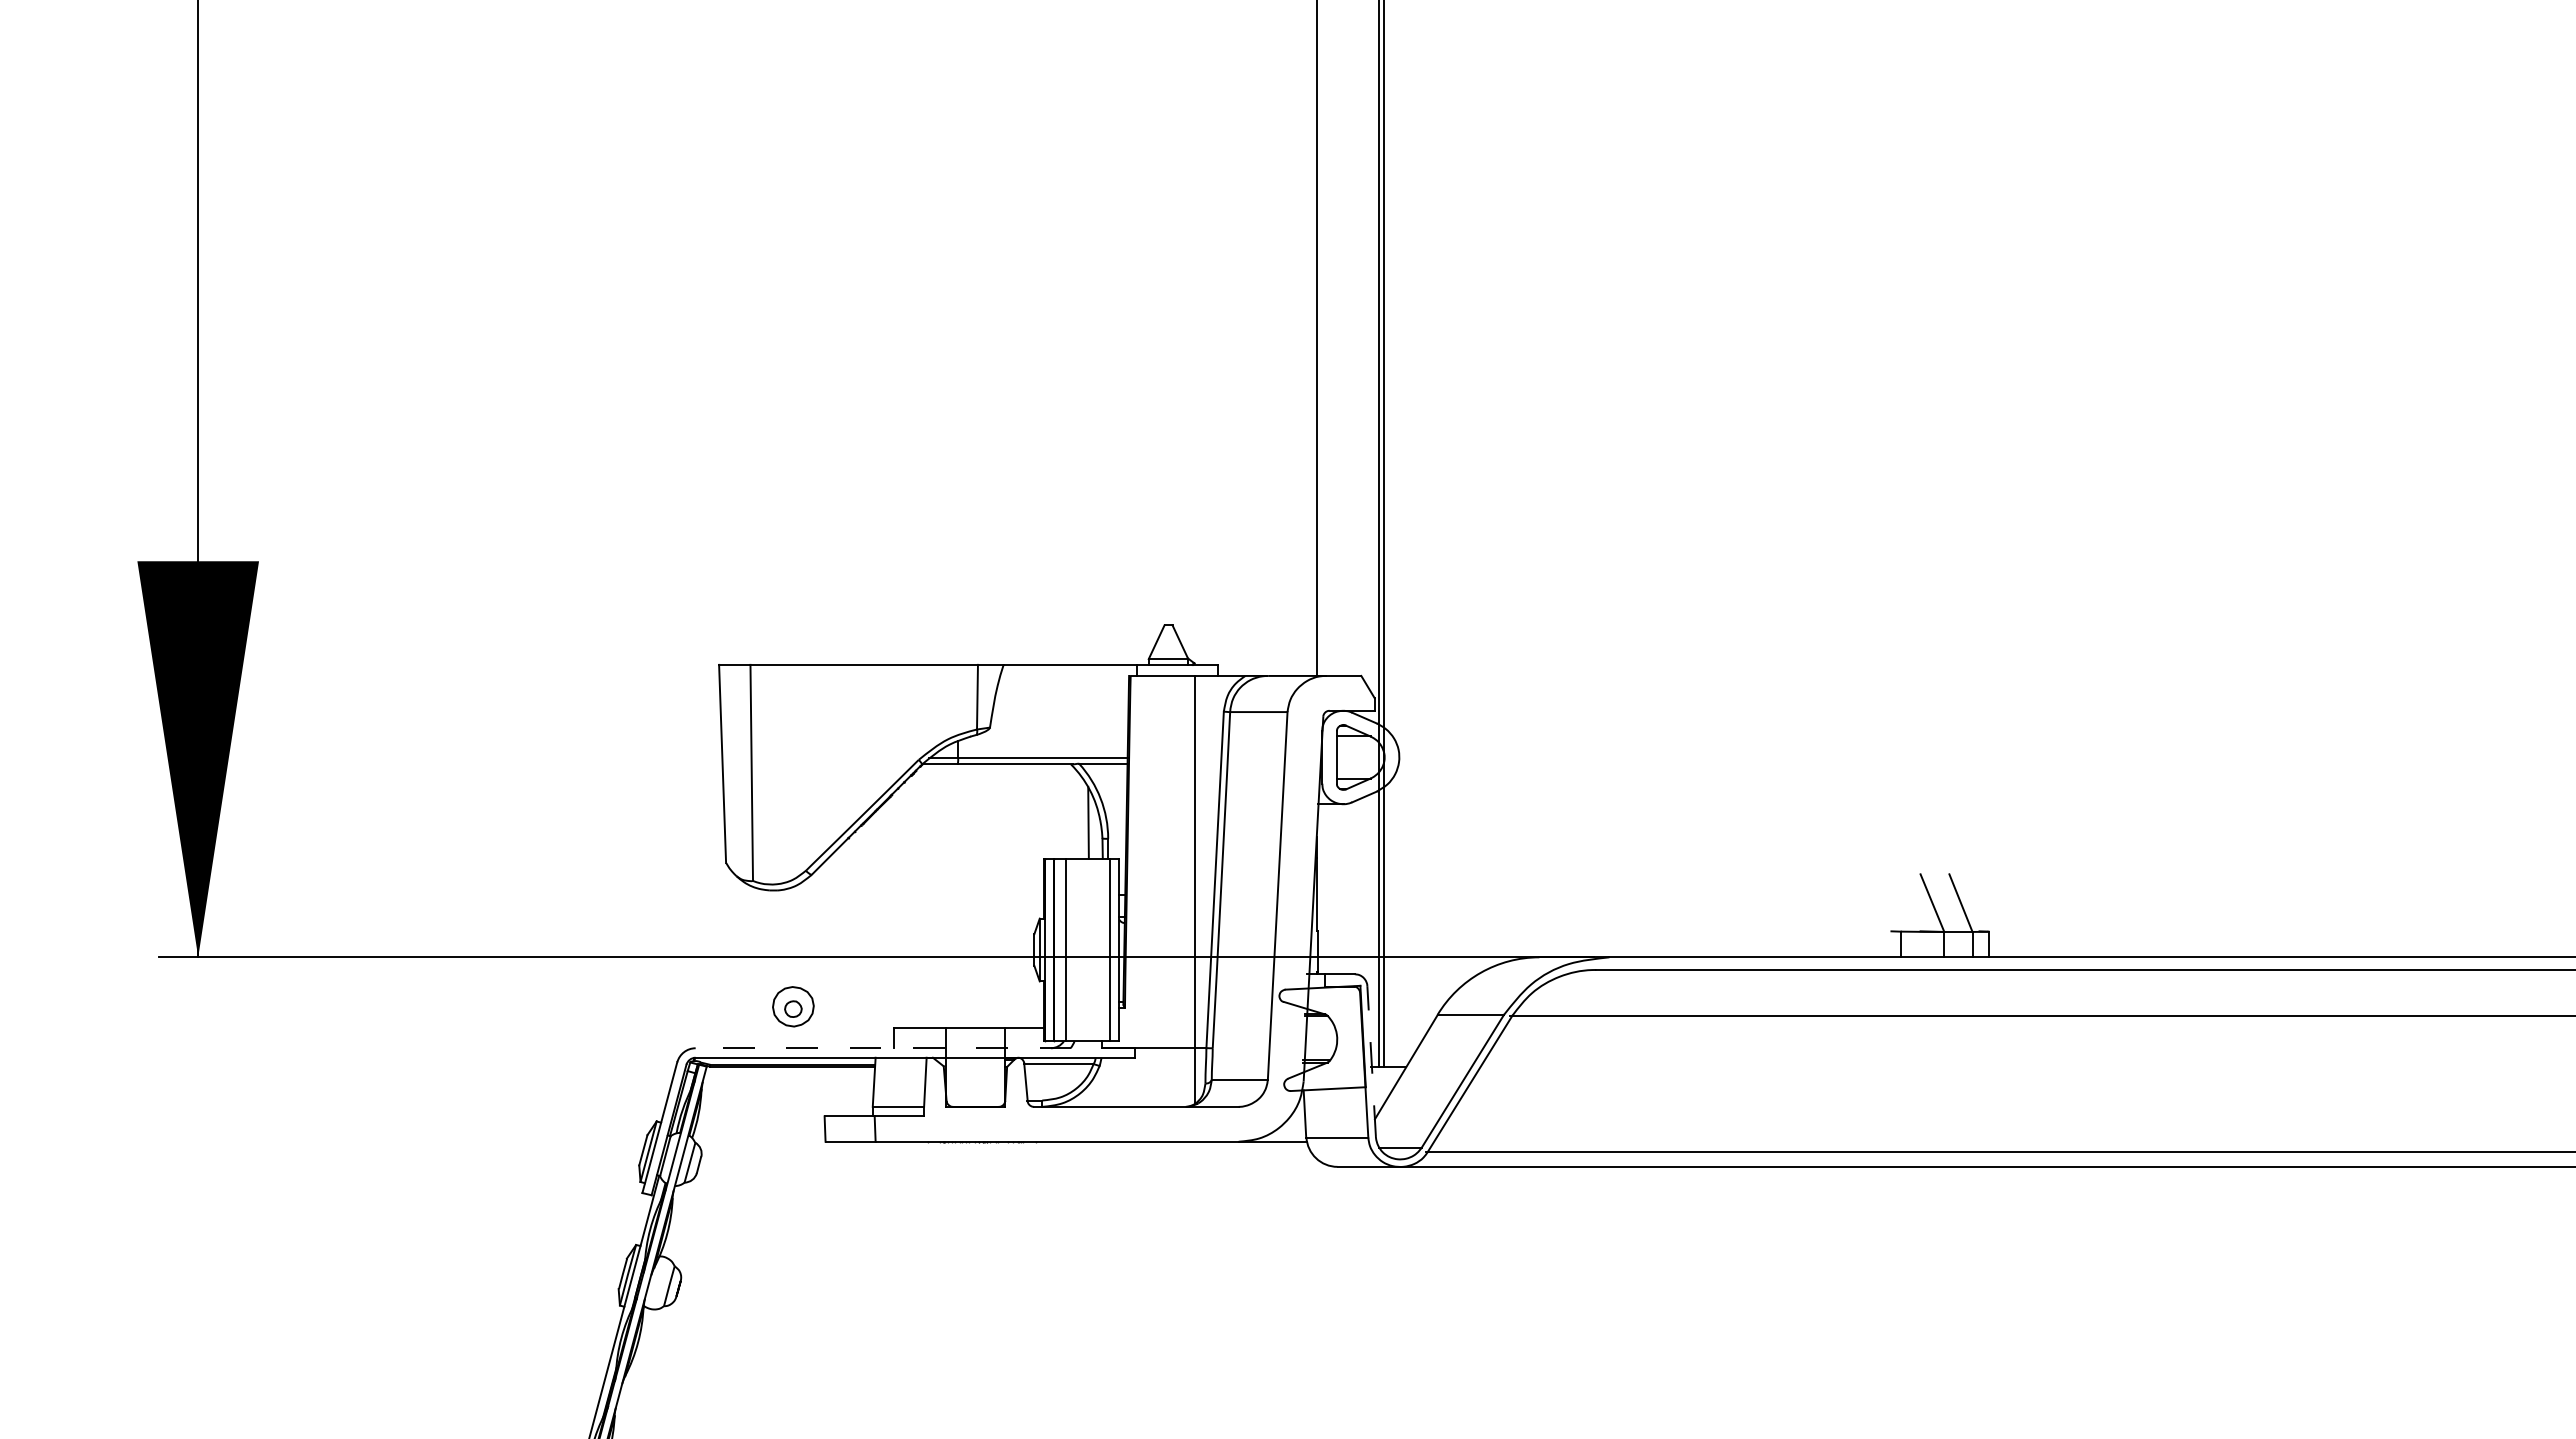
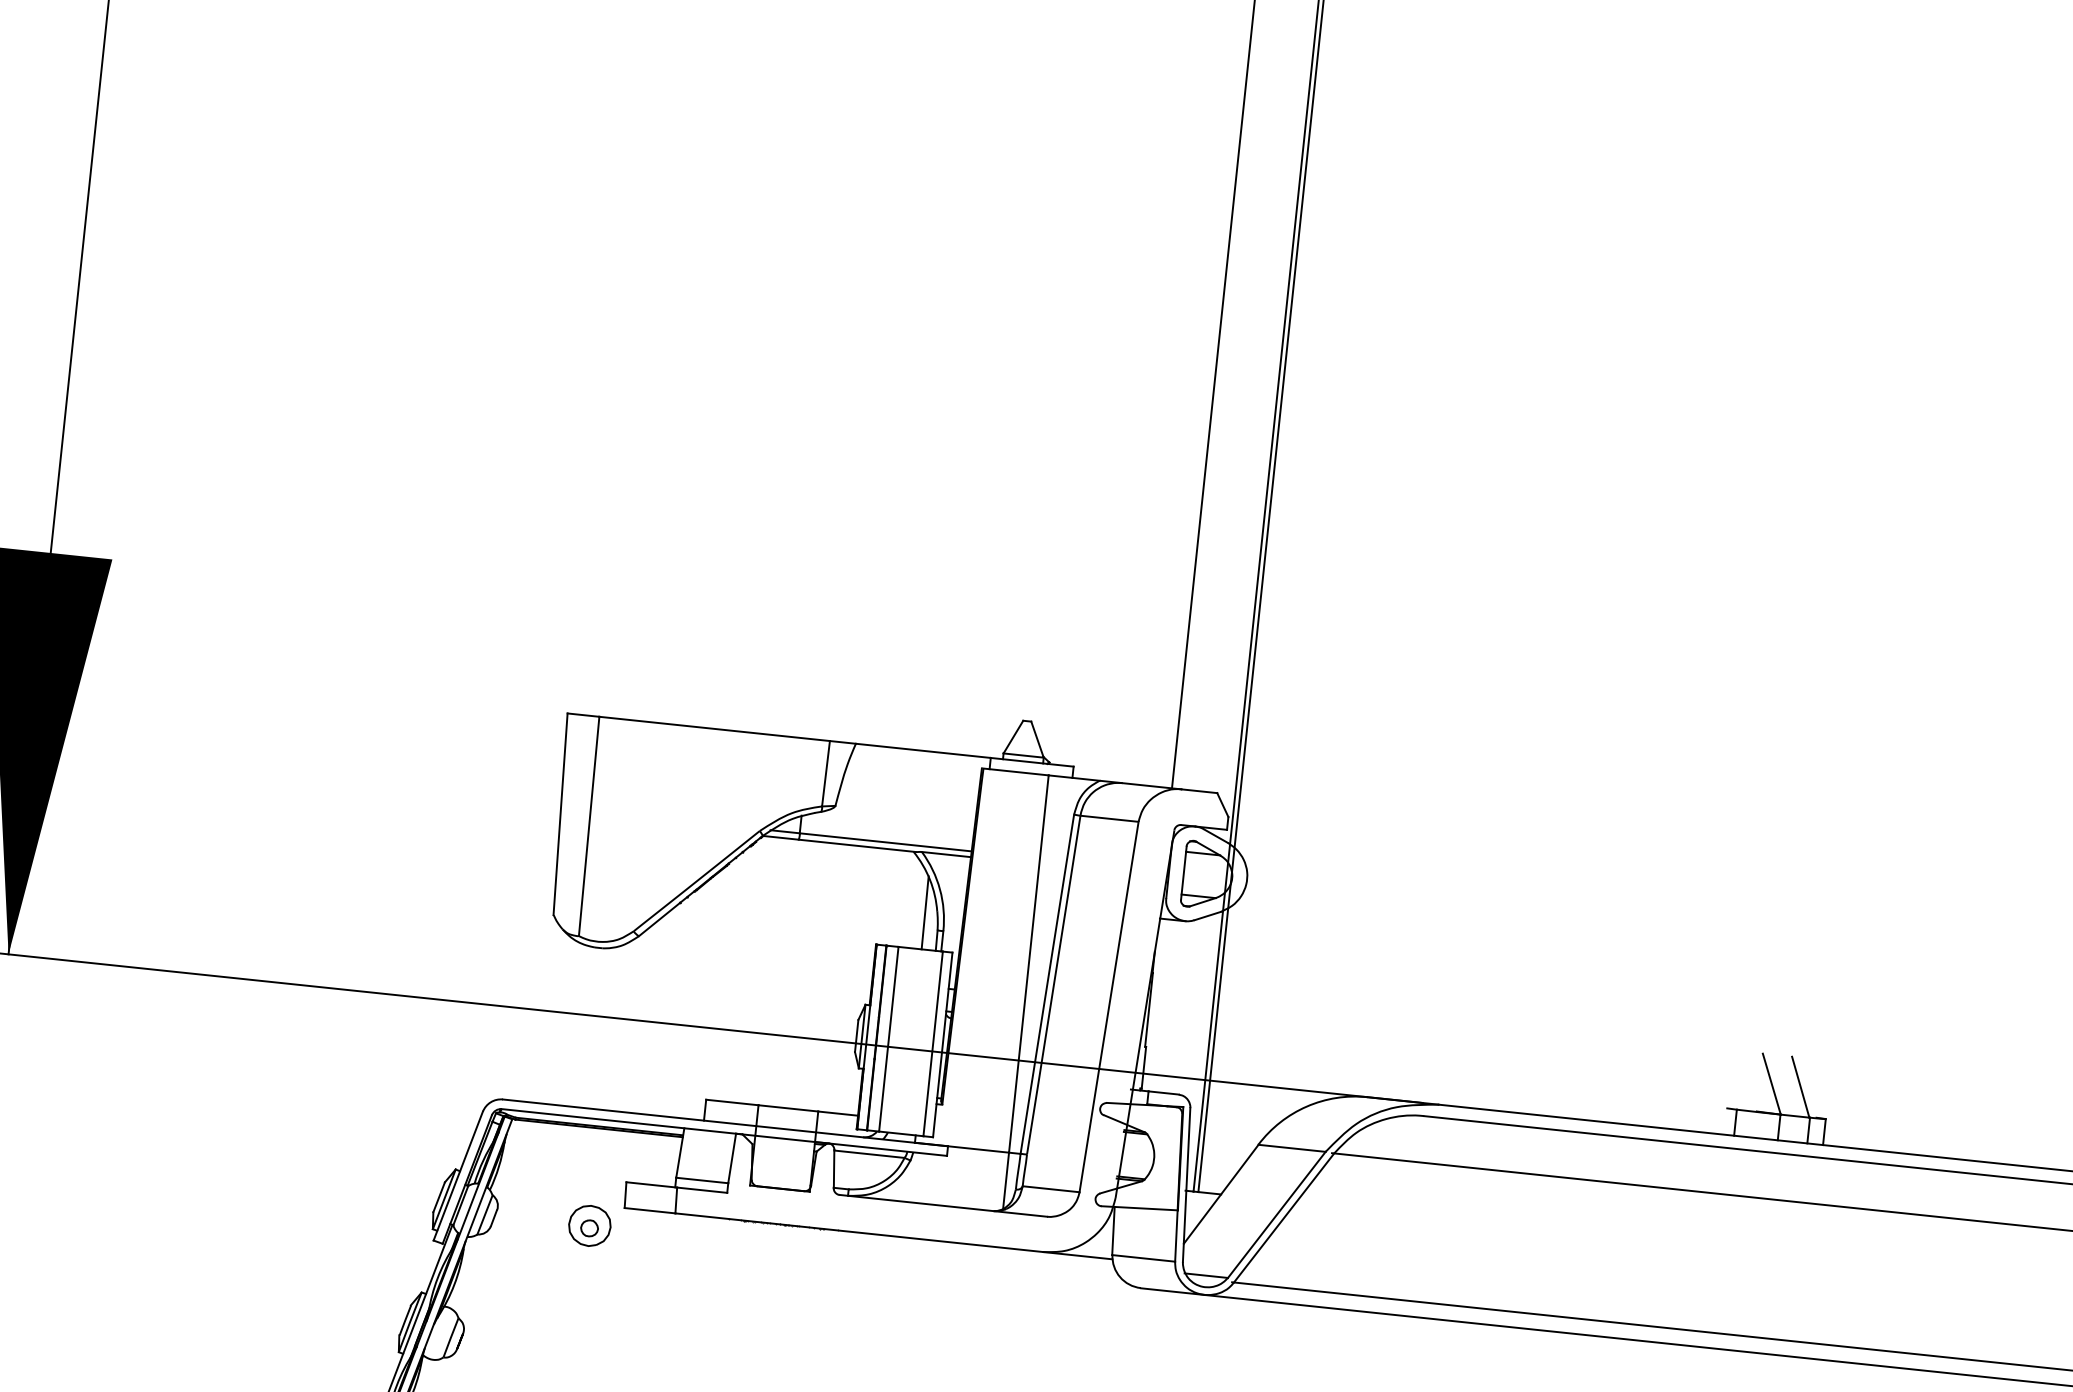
part: (793, 1006) -> (589, 1225), moved
line: (915, 1048) -> (725, 1123), dashed -> solid
line: (1371, 1061) -> (1186, 1184), dashed -> solid

